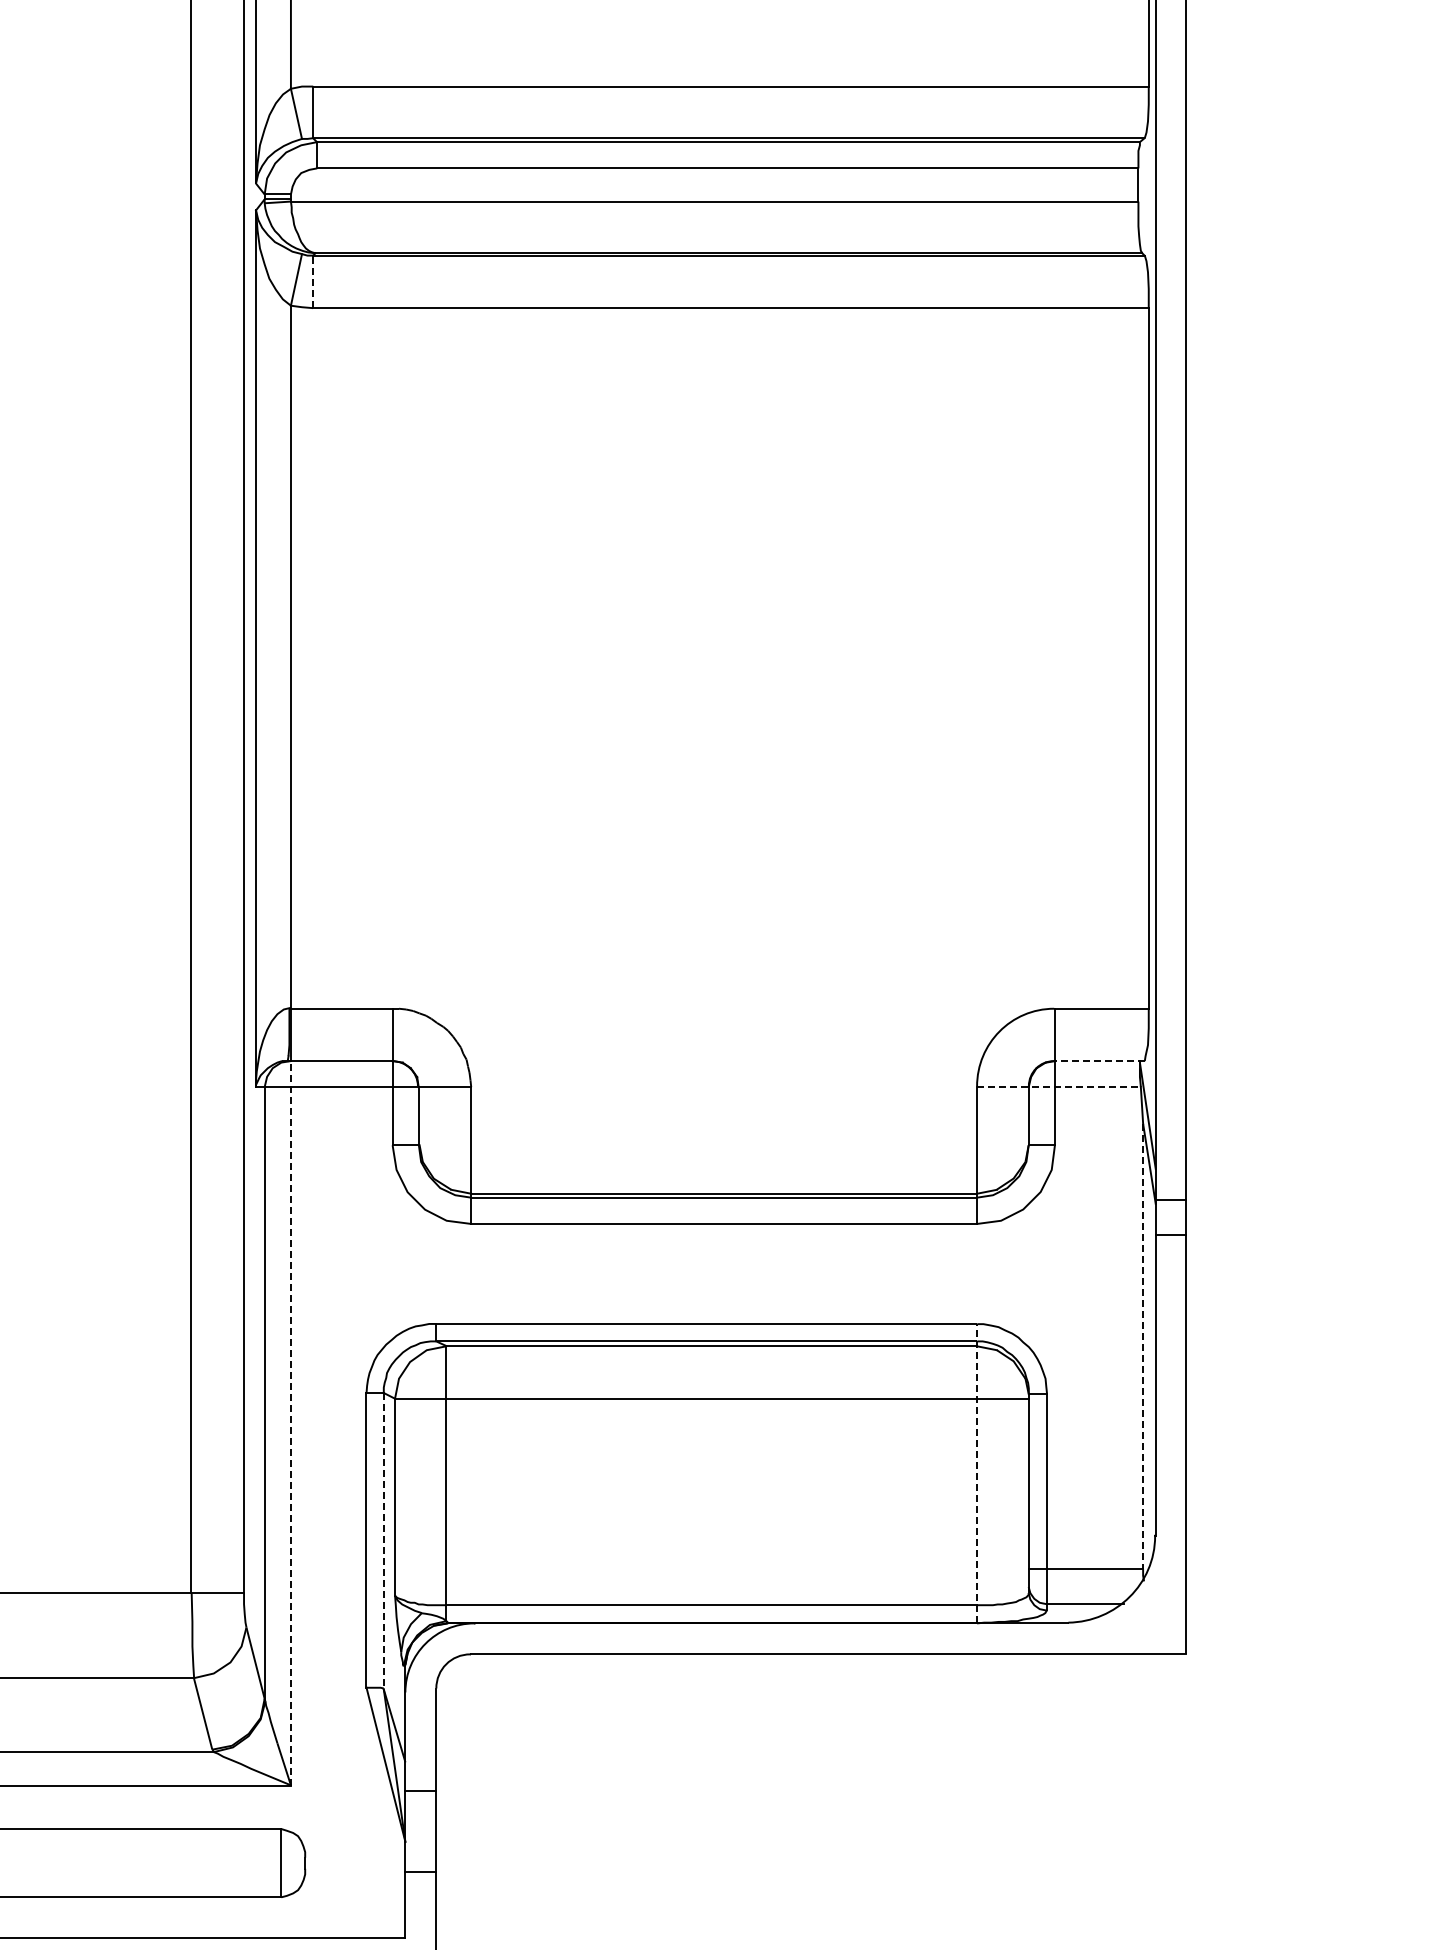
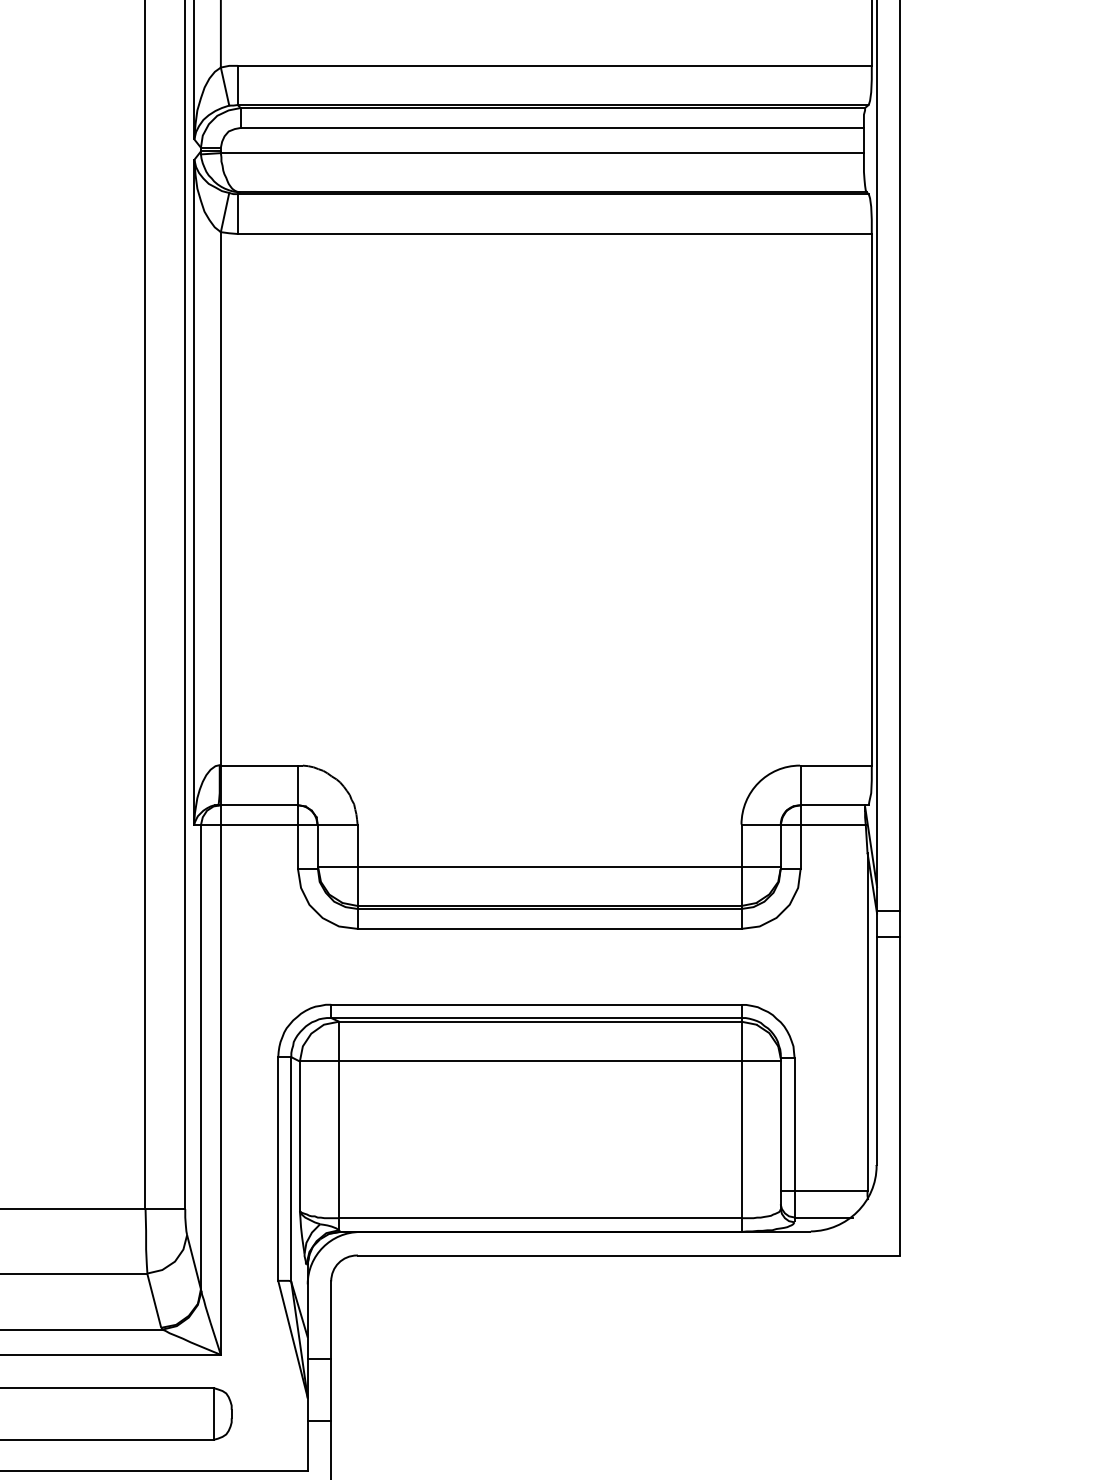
line: (313, 281) -> (237, 213), dashed -> solid
line: (1099, 1061) -> (834, 805), dashed -> solid
line: (1058, 1087) -> (803, 825), dashed -> solid
line: (723, 1142) -> (549, 867), added
line: (1143, 1346) -> (867, 1021), dashed -> solid
line: (290, 1422) -> (220, 1079), dashed -> solid
line: (977, 1473) -> (741, 1118), dashed -> solid
line: (383, 1540) -> (291, 1169), dashed -> solid

